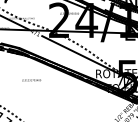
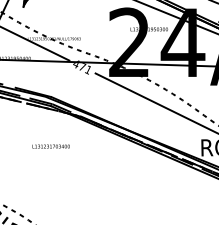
text: (31, 80) -> (51, 146), moved

